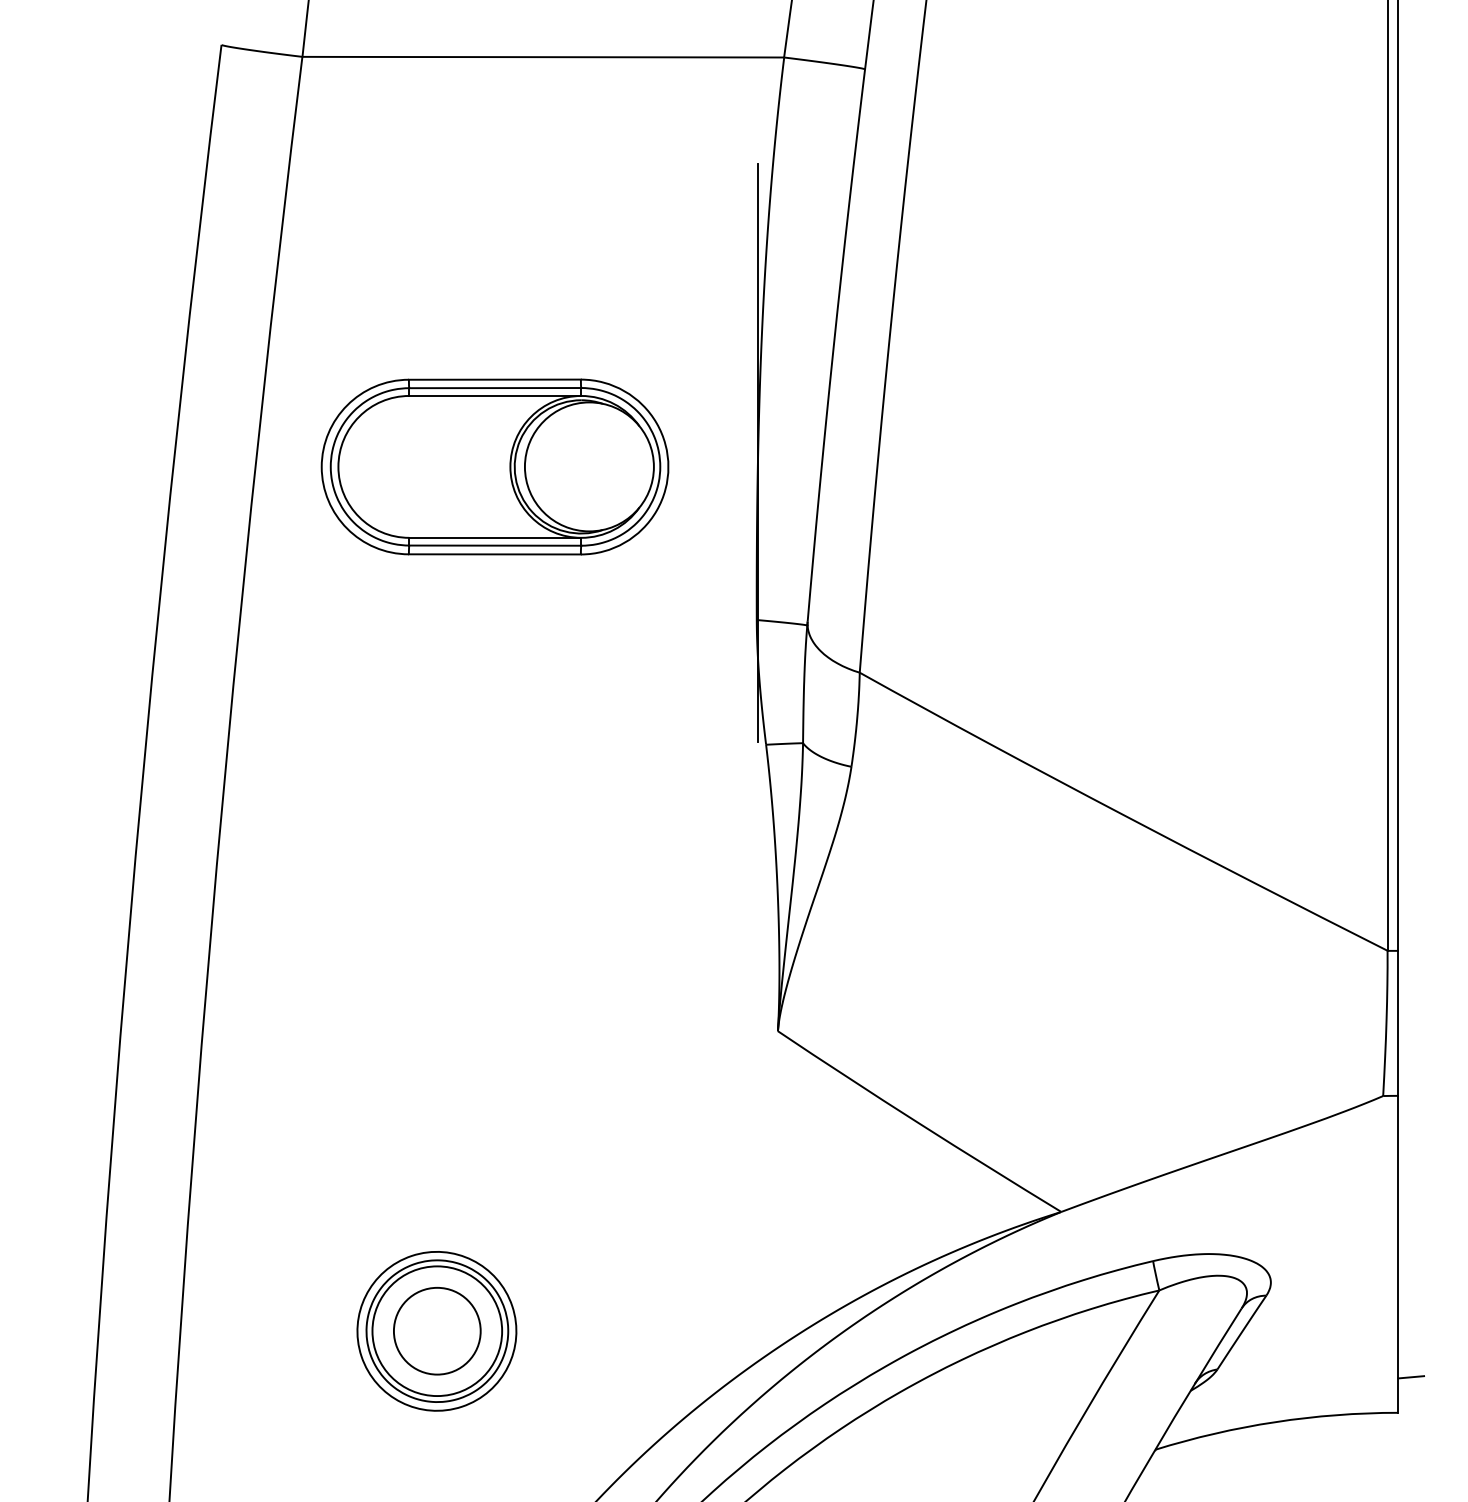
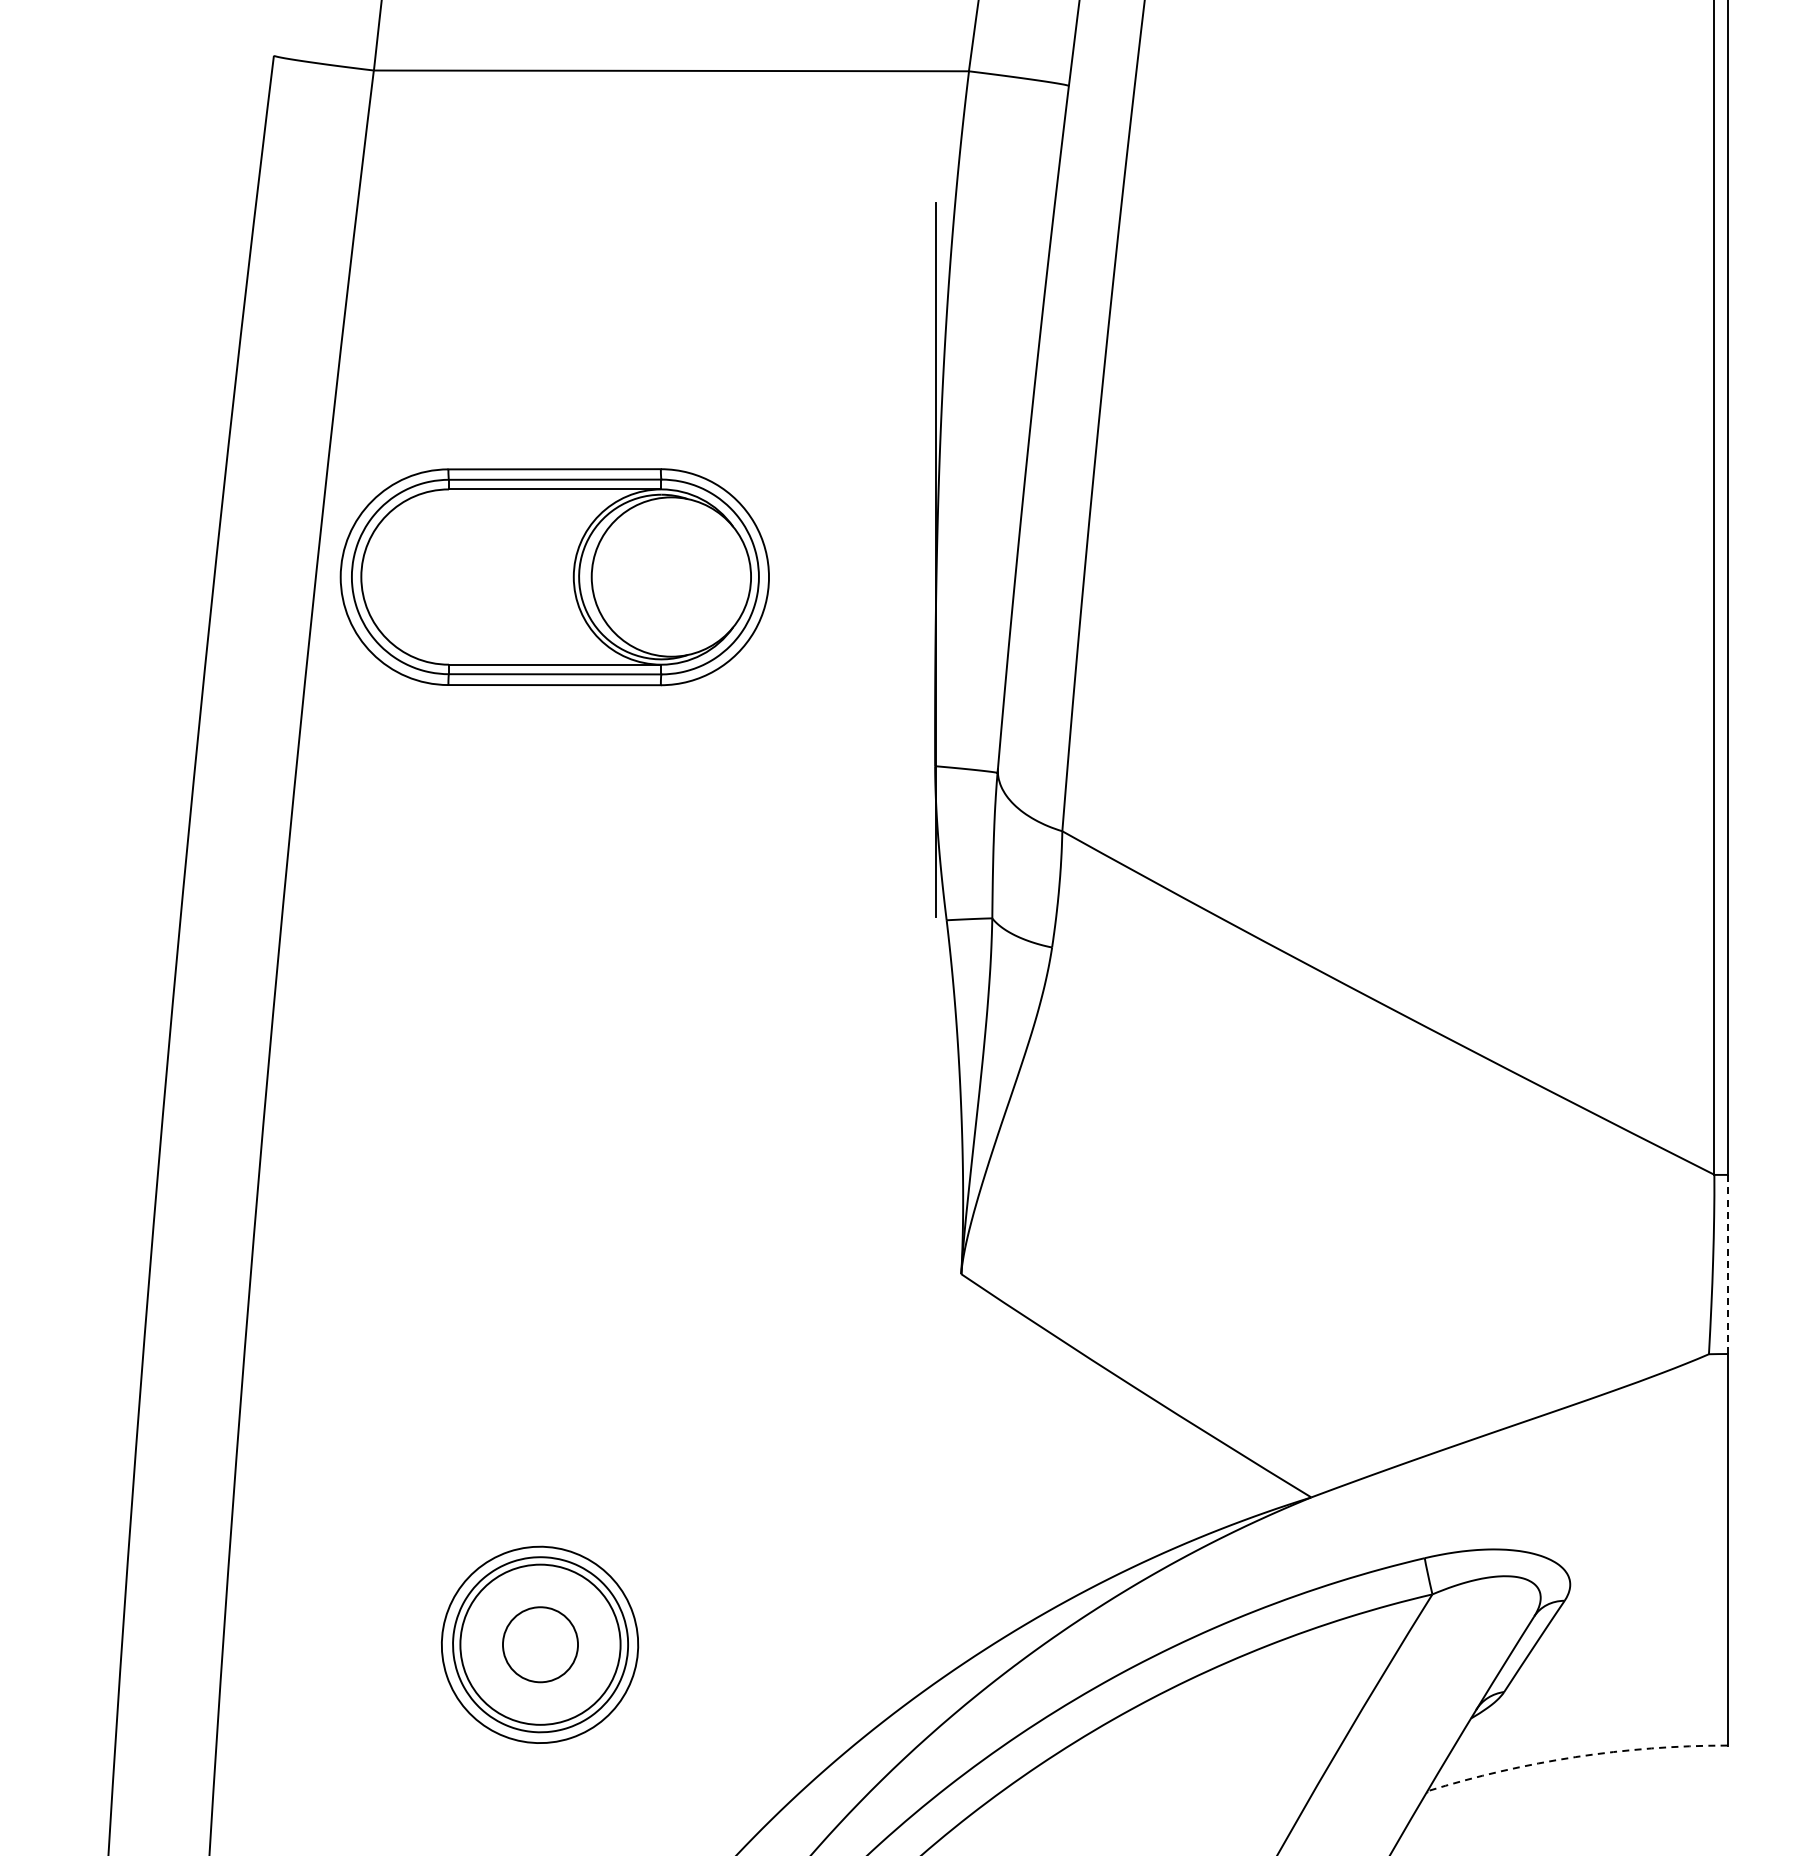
part: (494, 467) -> (554, 577), moved
line: (1398, 1023) -> (1727, 1264), solid -> dashed
circle: (437, 1331) -> (540, 1644), size x0.7
line: (1411, 1377) -> (1743, 1701), removed
arc: (1275, 1422) -> (1575, 1757), solid -> dashed

